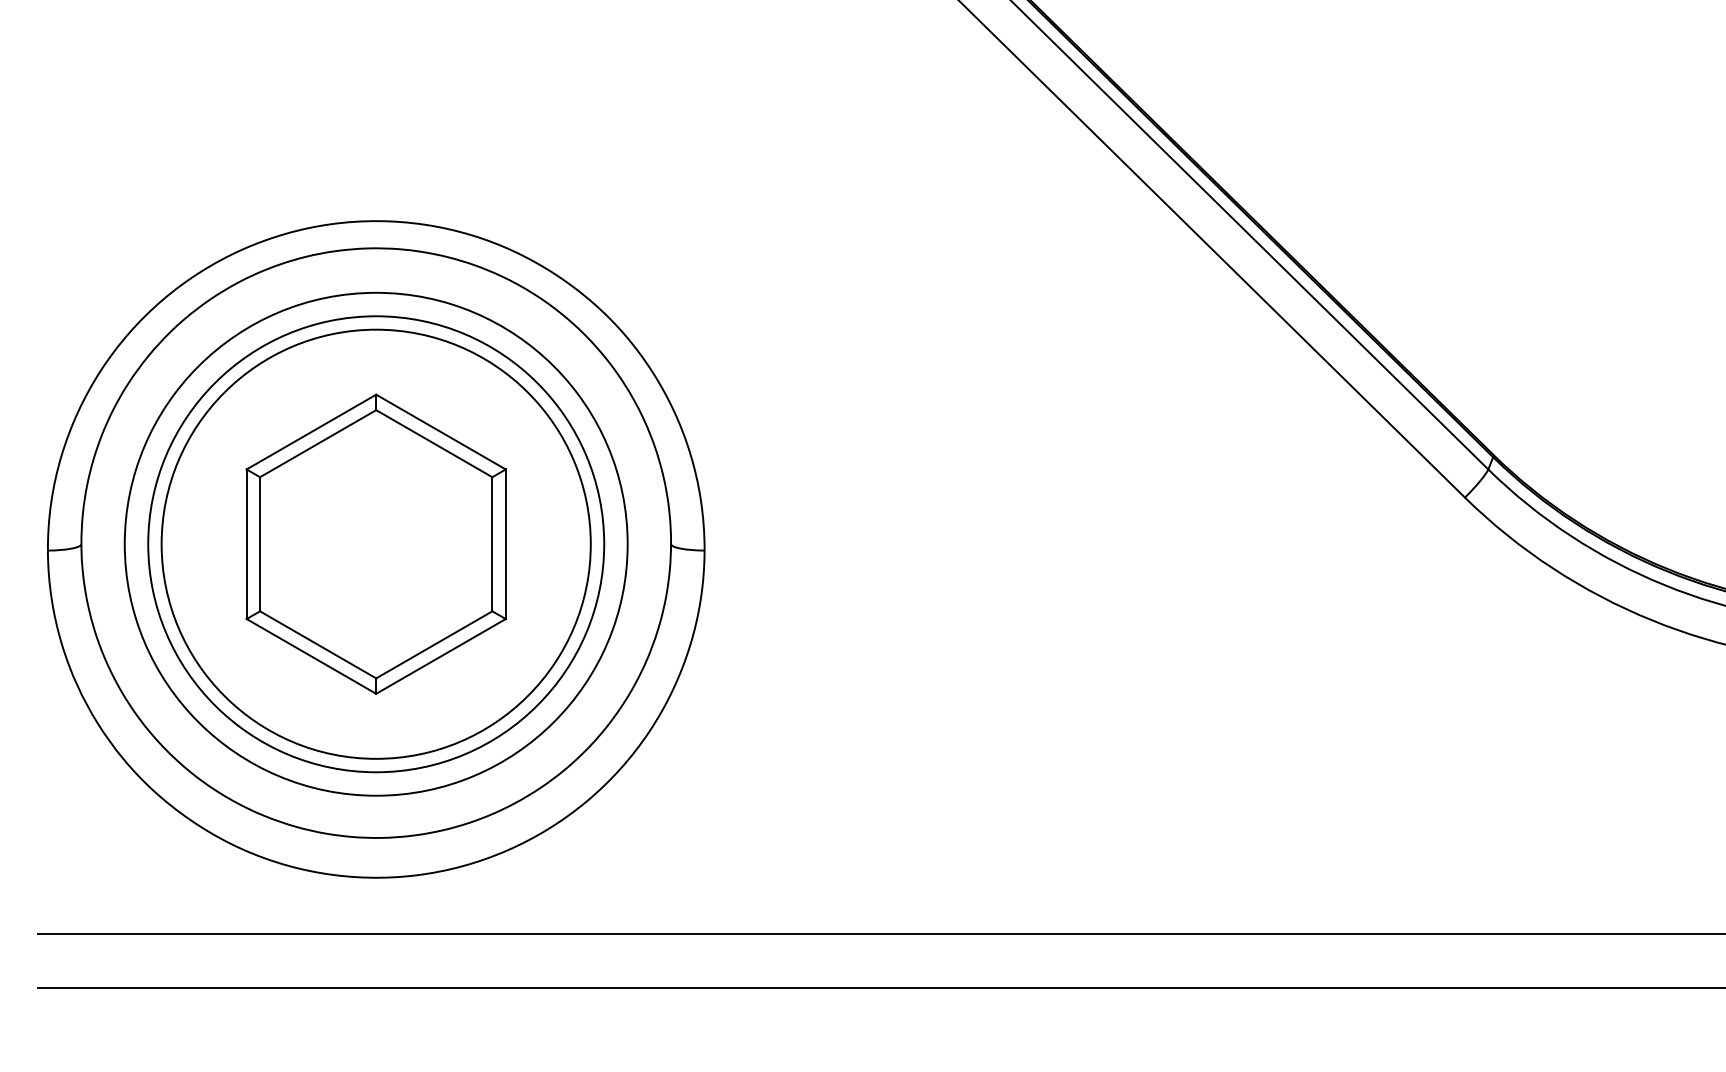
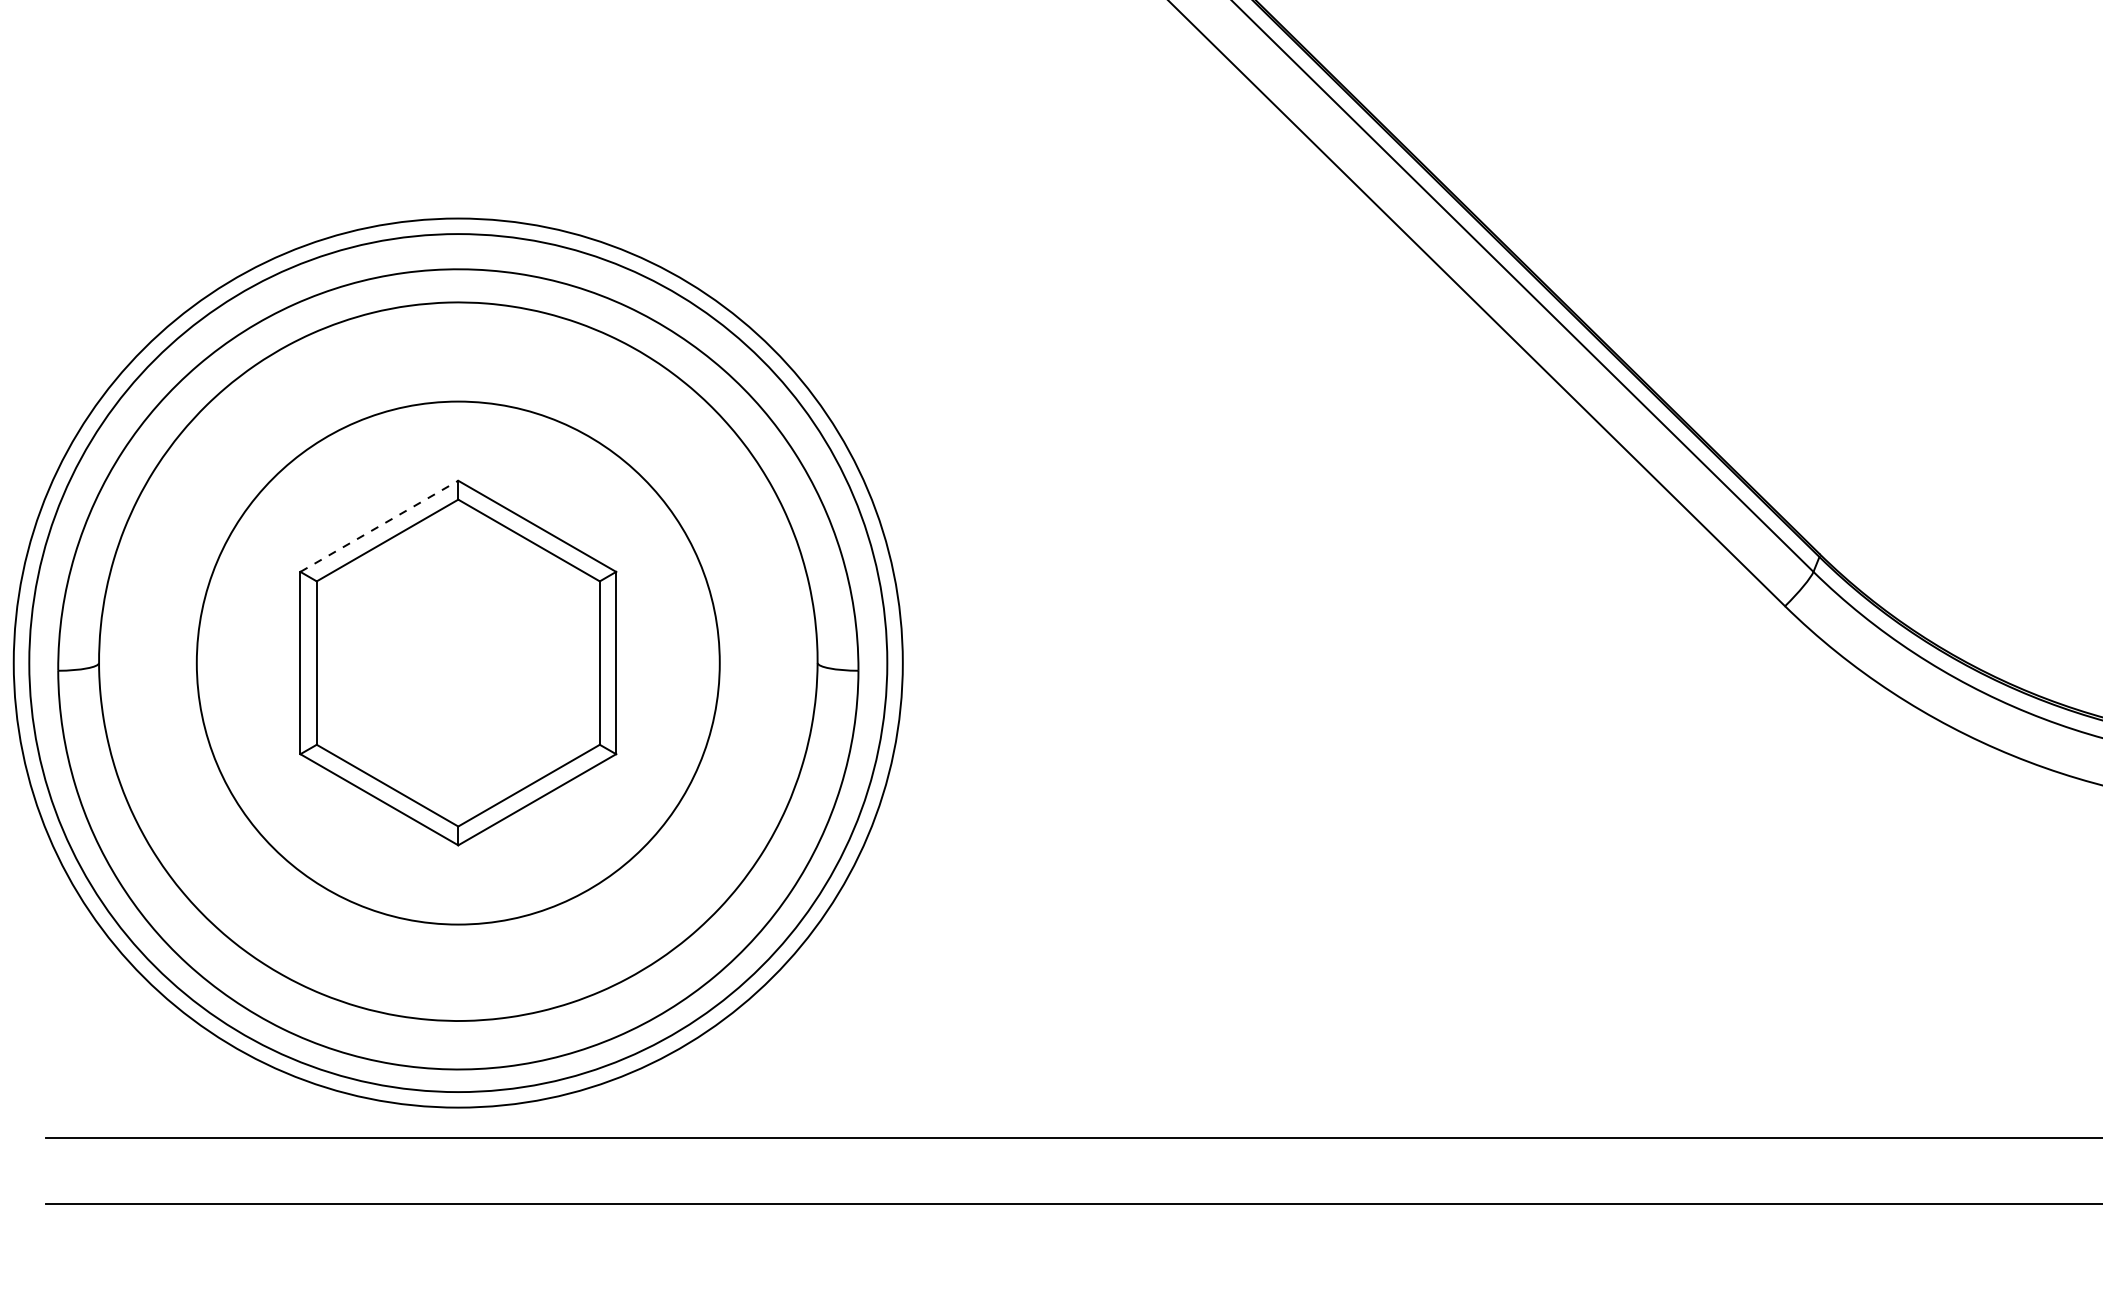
line: (311, 432) -> (379, 526), solid -> dashed
circle: (375, 543) -> (457, 662), size x1.4
circle: (376, 543) -> (458, 662), size x1.6

